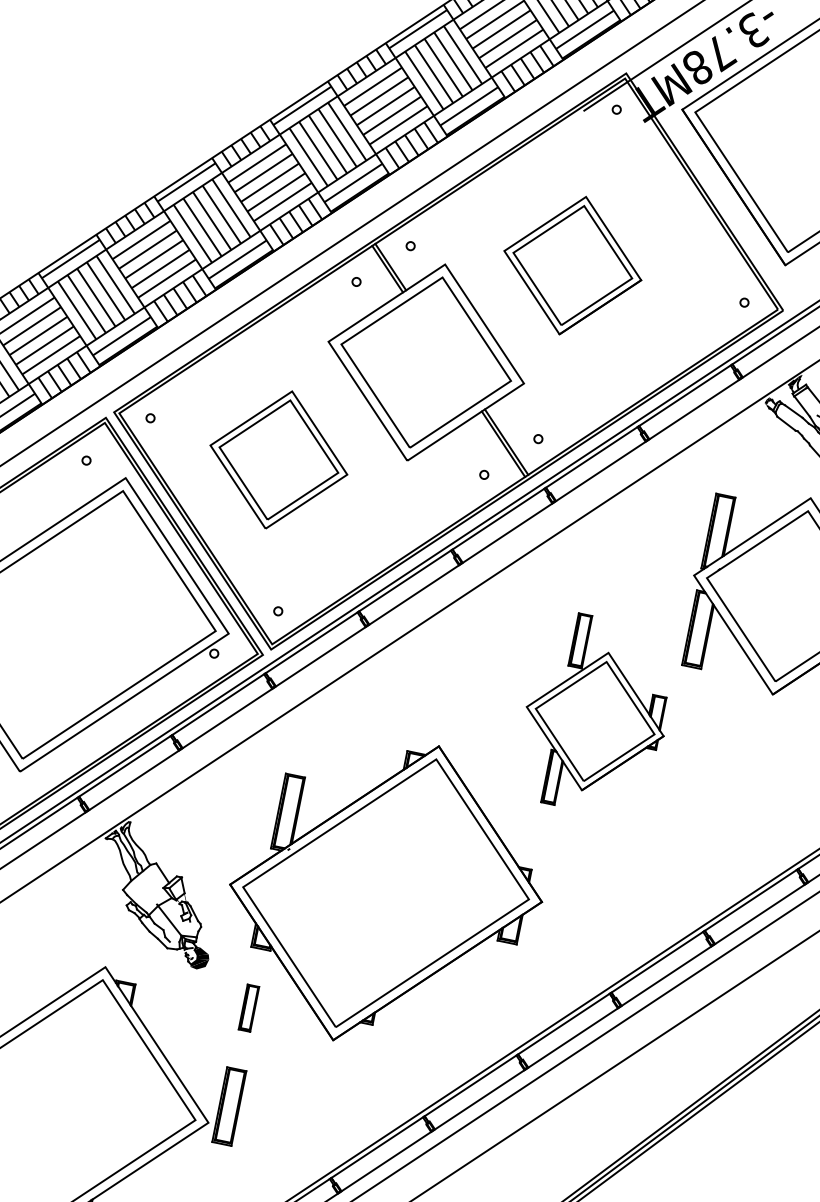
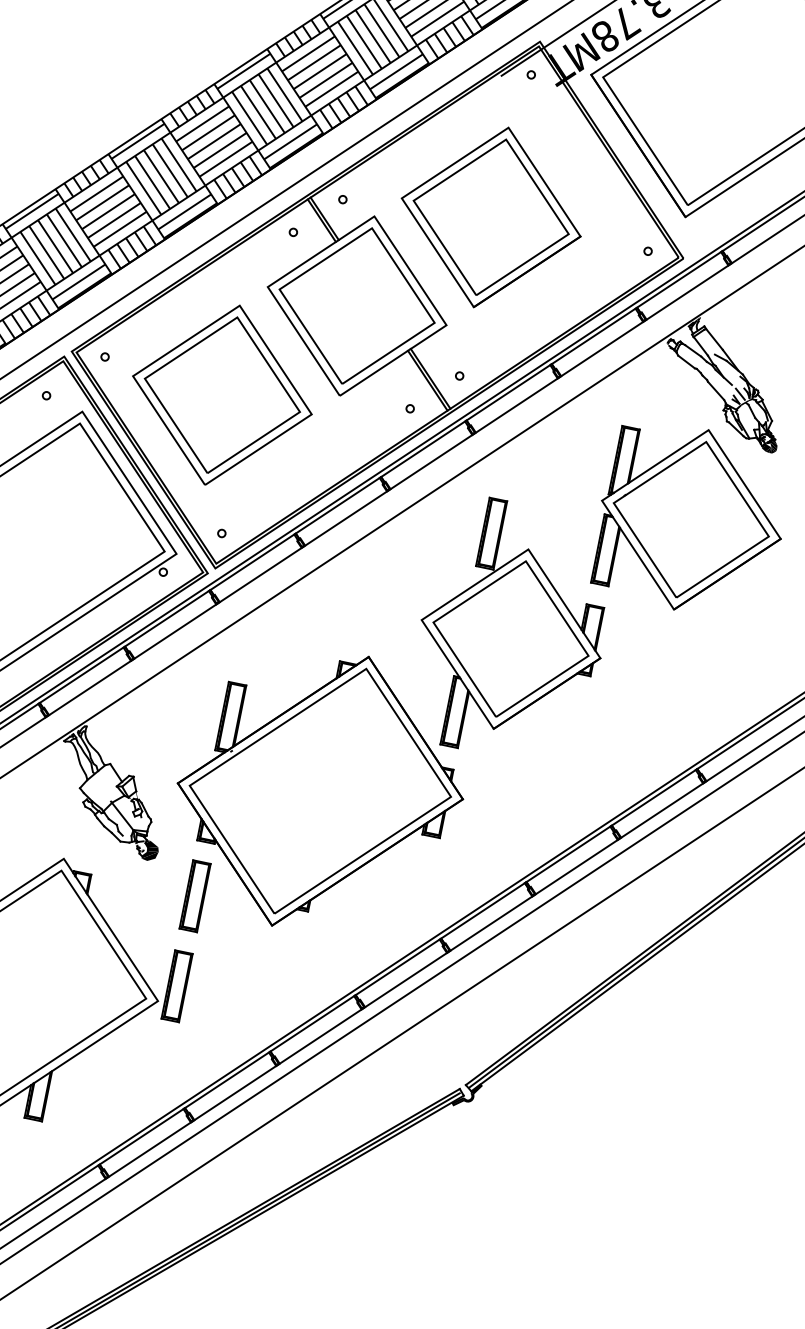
part: (572, 265) -> (490, 217), size x1.43
part: (278, 459) -> (222, 394), size x1.43
part: (596, 708) -> (512, 622), size x1.43
part: (248, 1008) -> (194, 896), size x1.67

